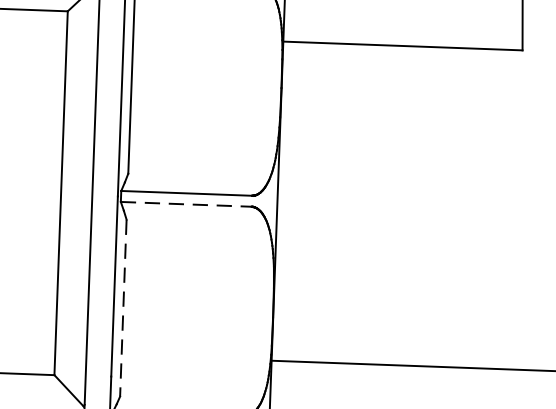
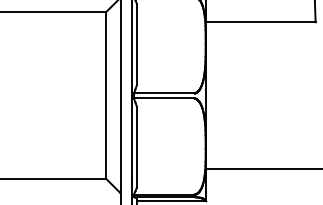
line: (187, 204) -> (164, 98), dashed -> solid
line: (122, 308) -> (136, 147), dashed -> solid

